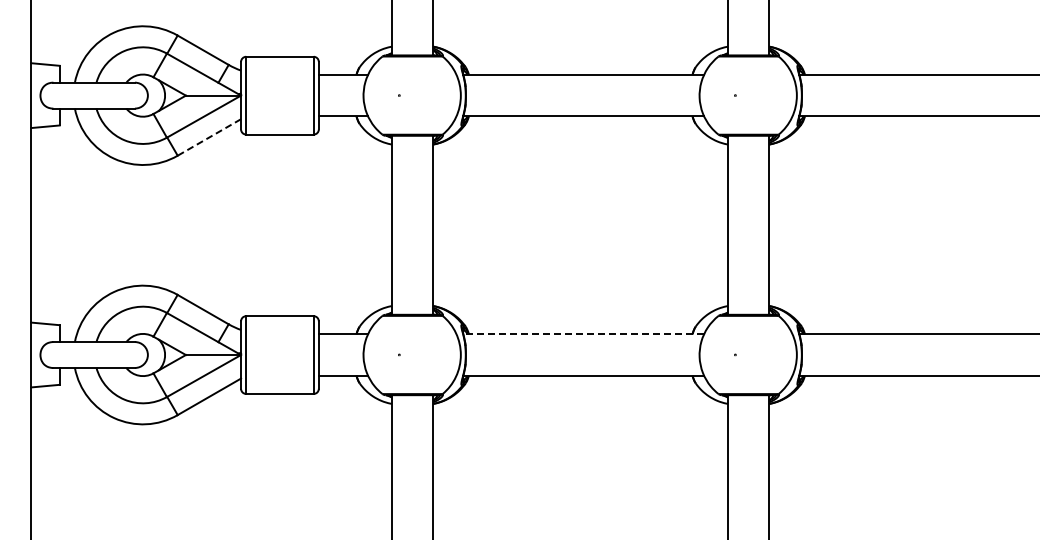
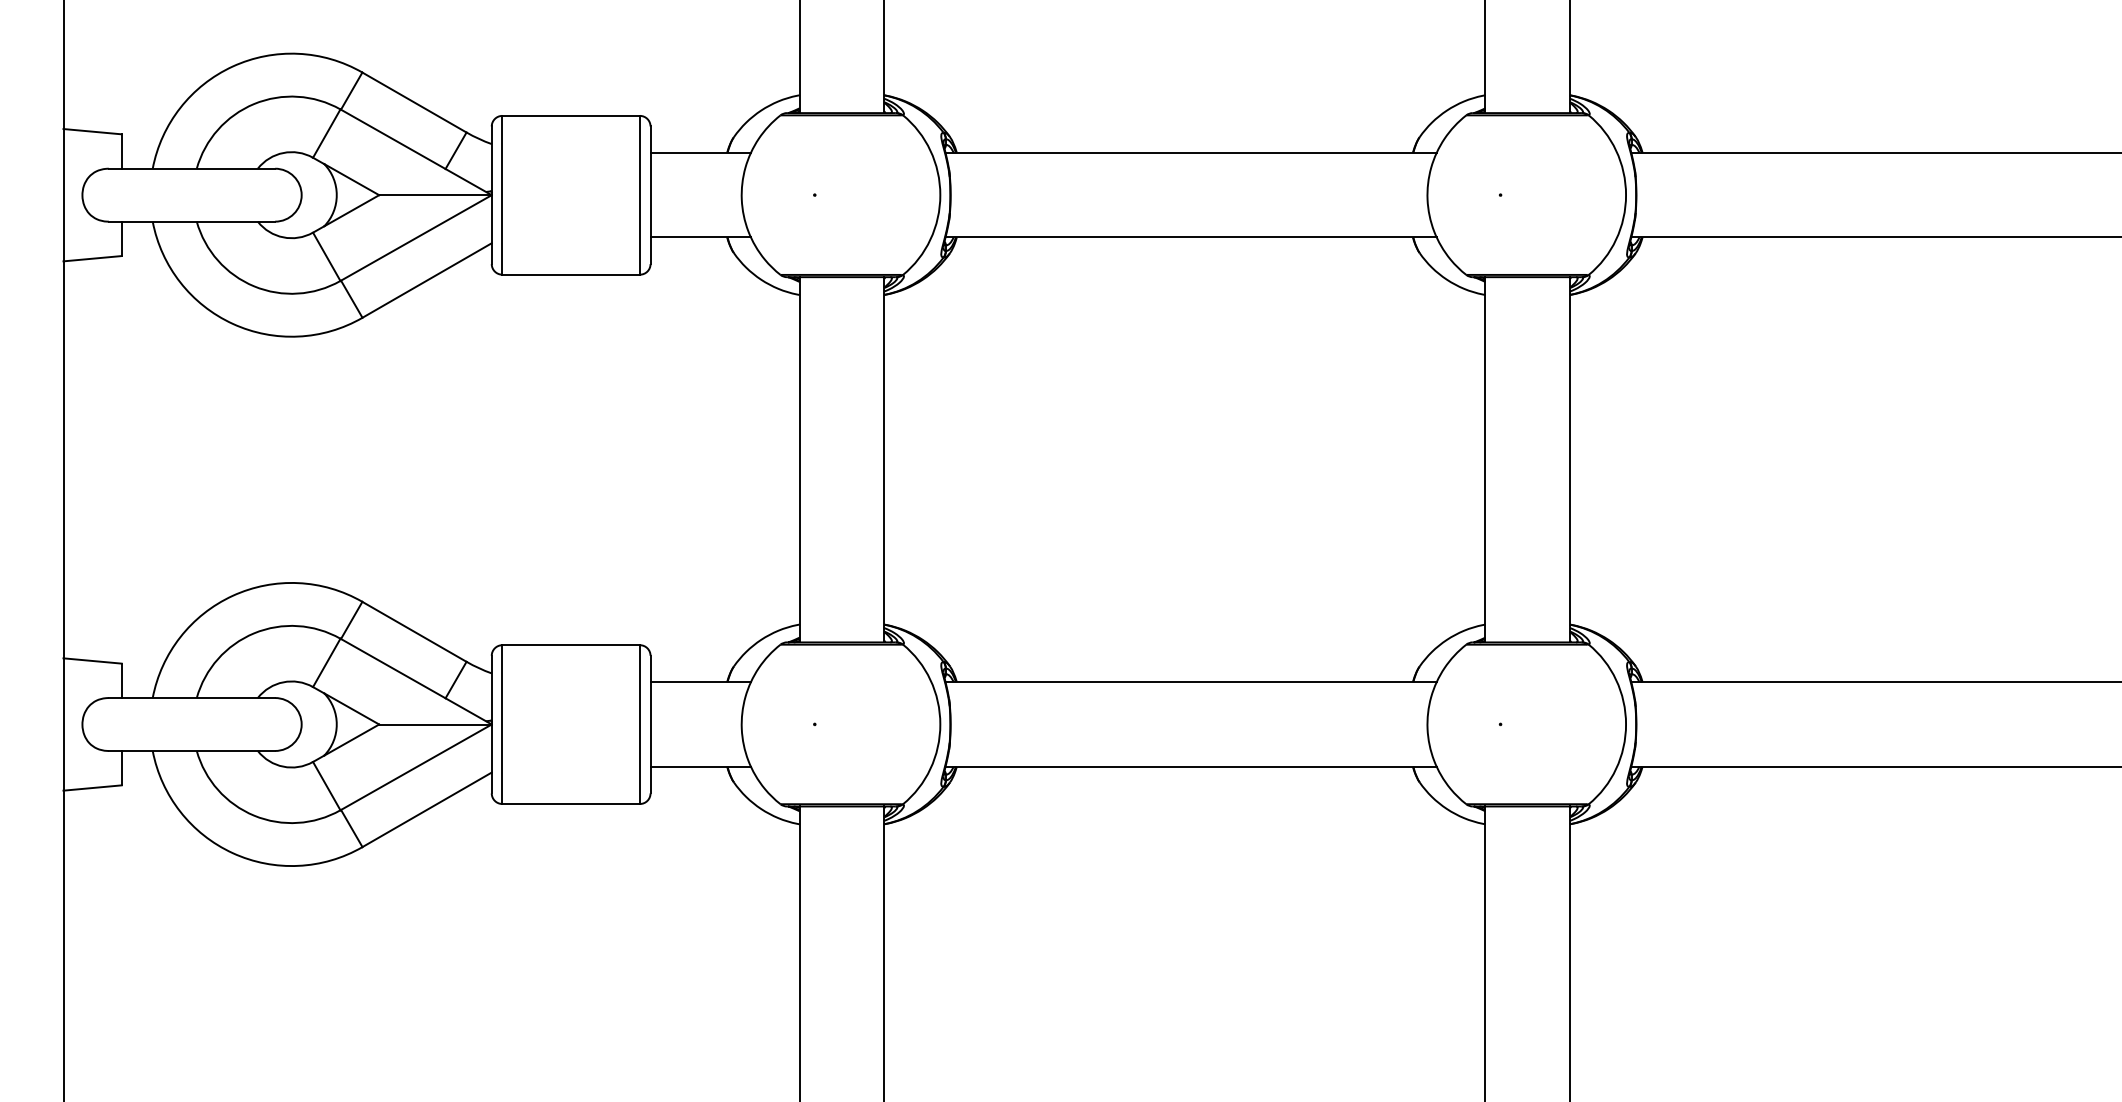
line: (209, 137) -> (427, 280), dashed -> solid
line: (583, 334) -> (1190, 682), dashed -> solid

